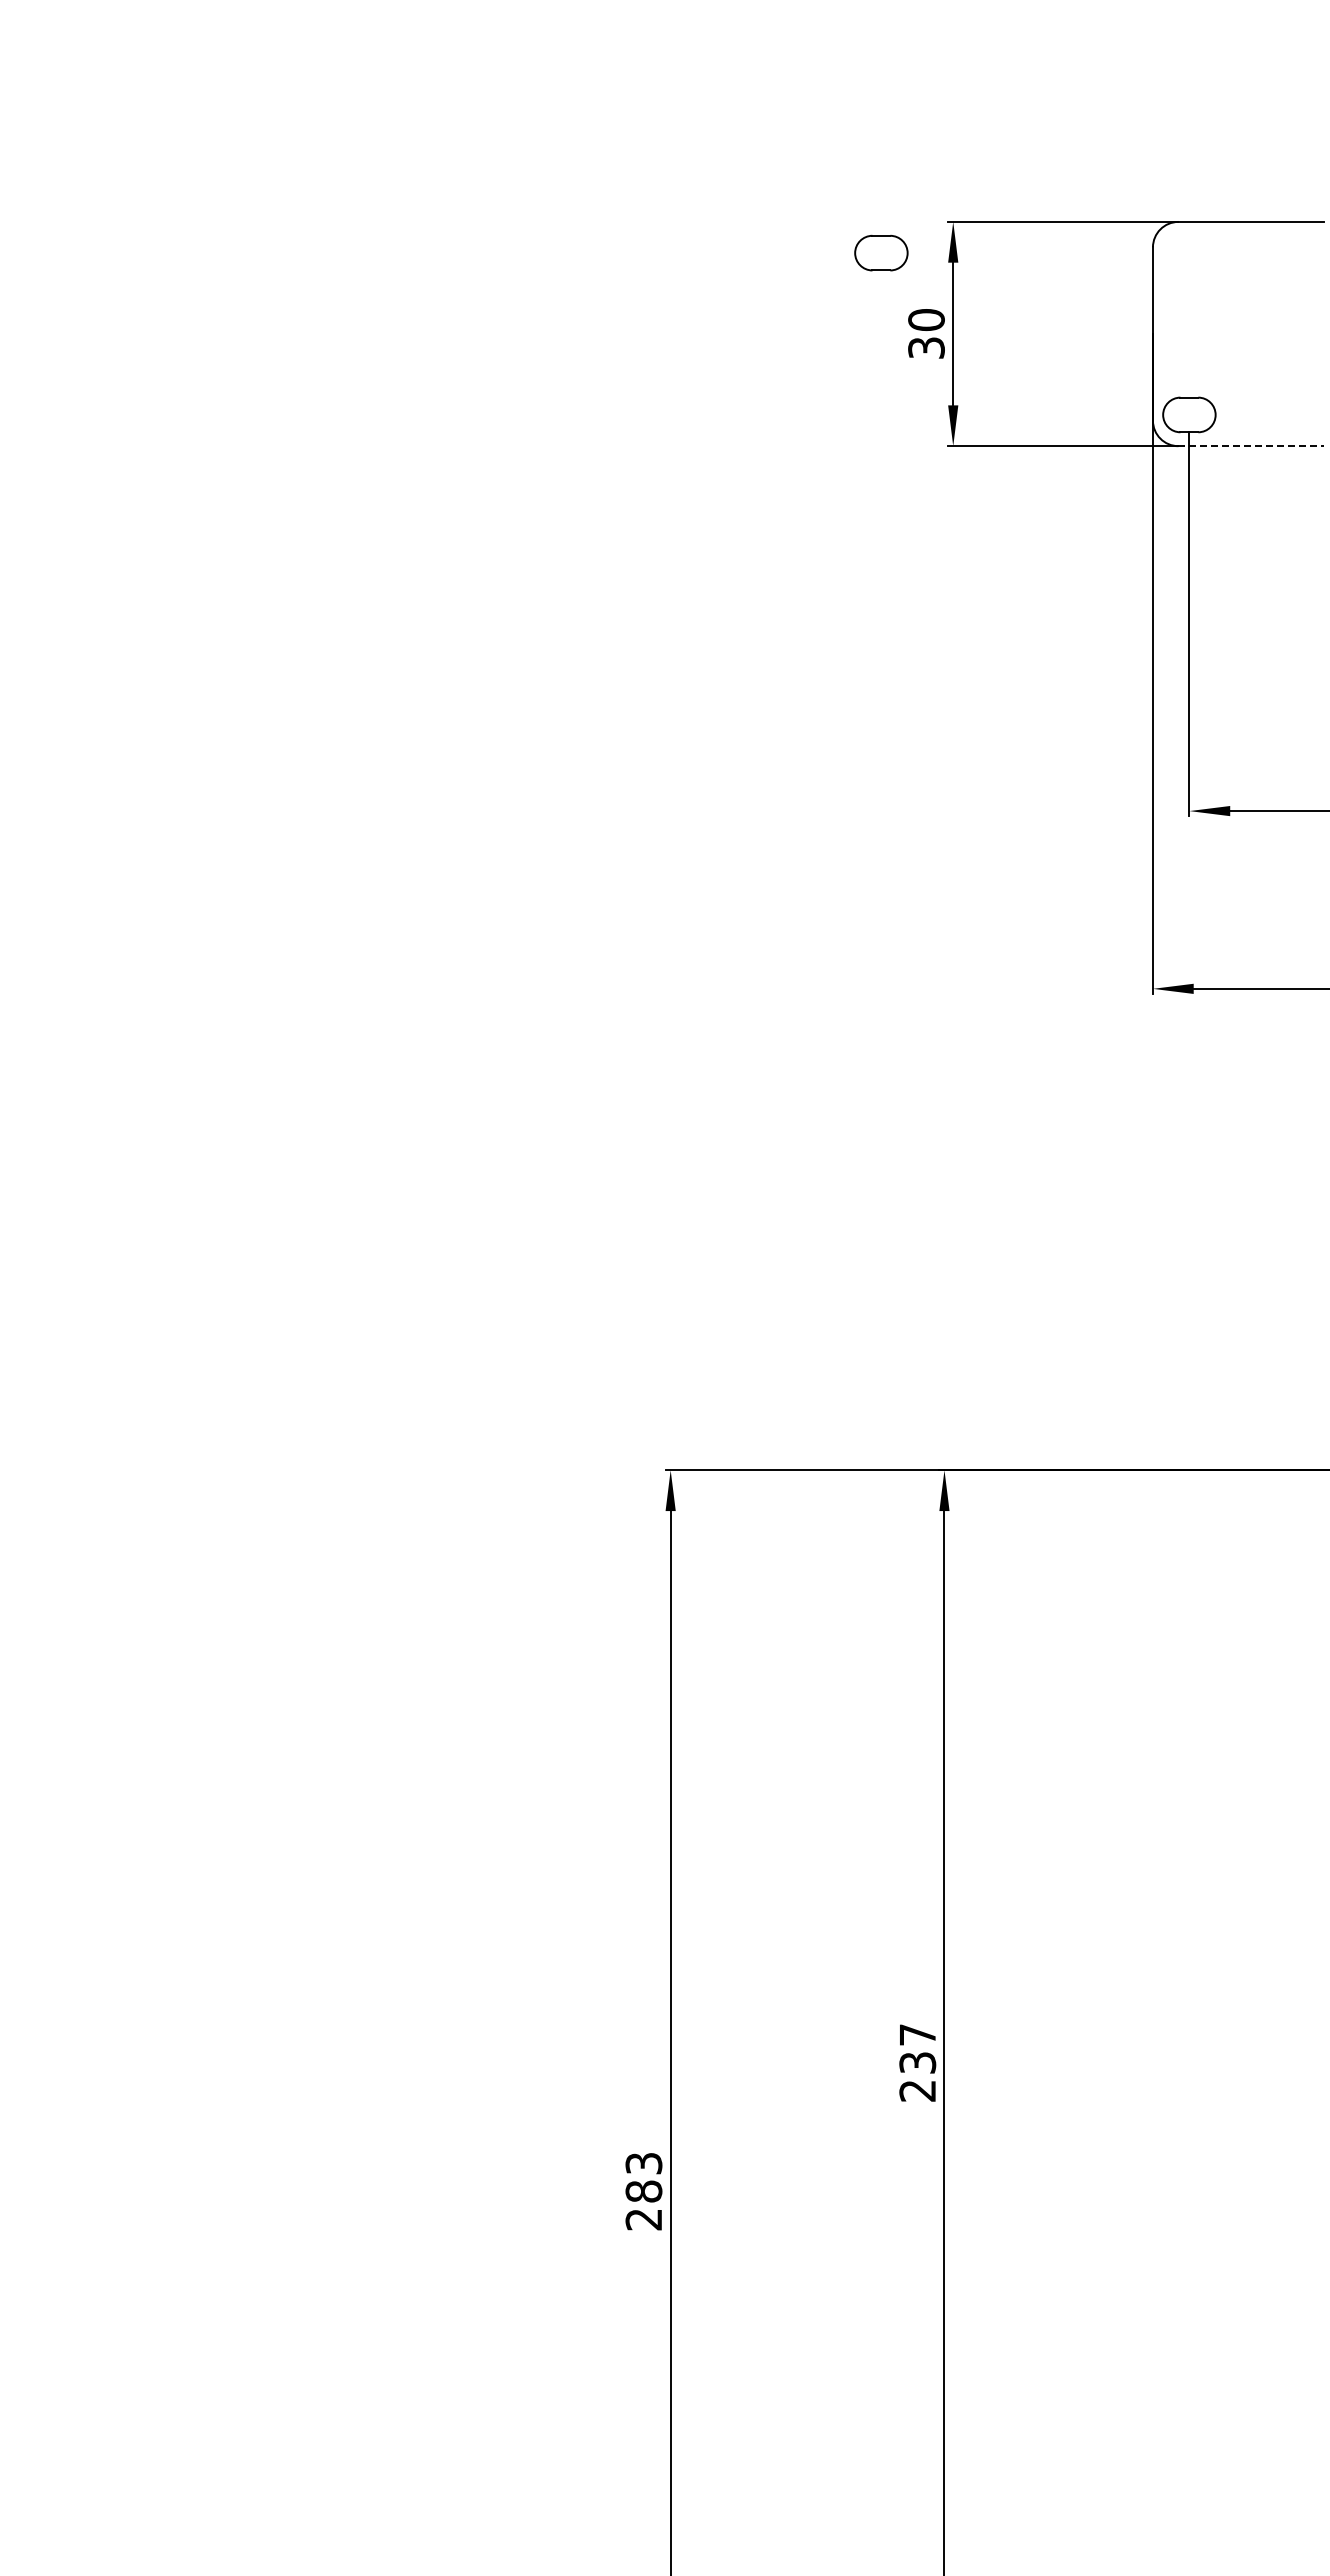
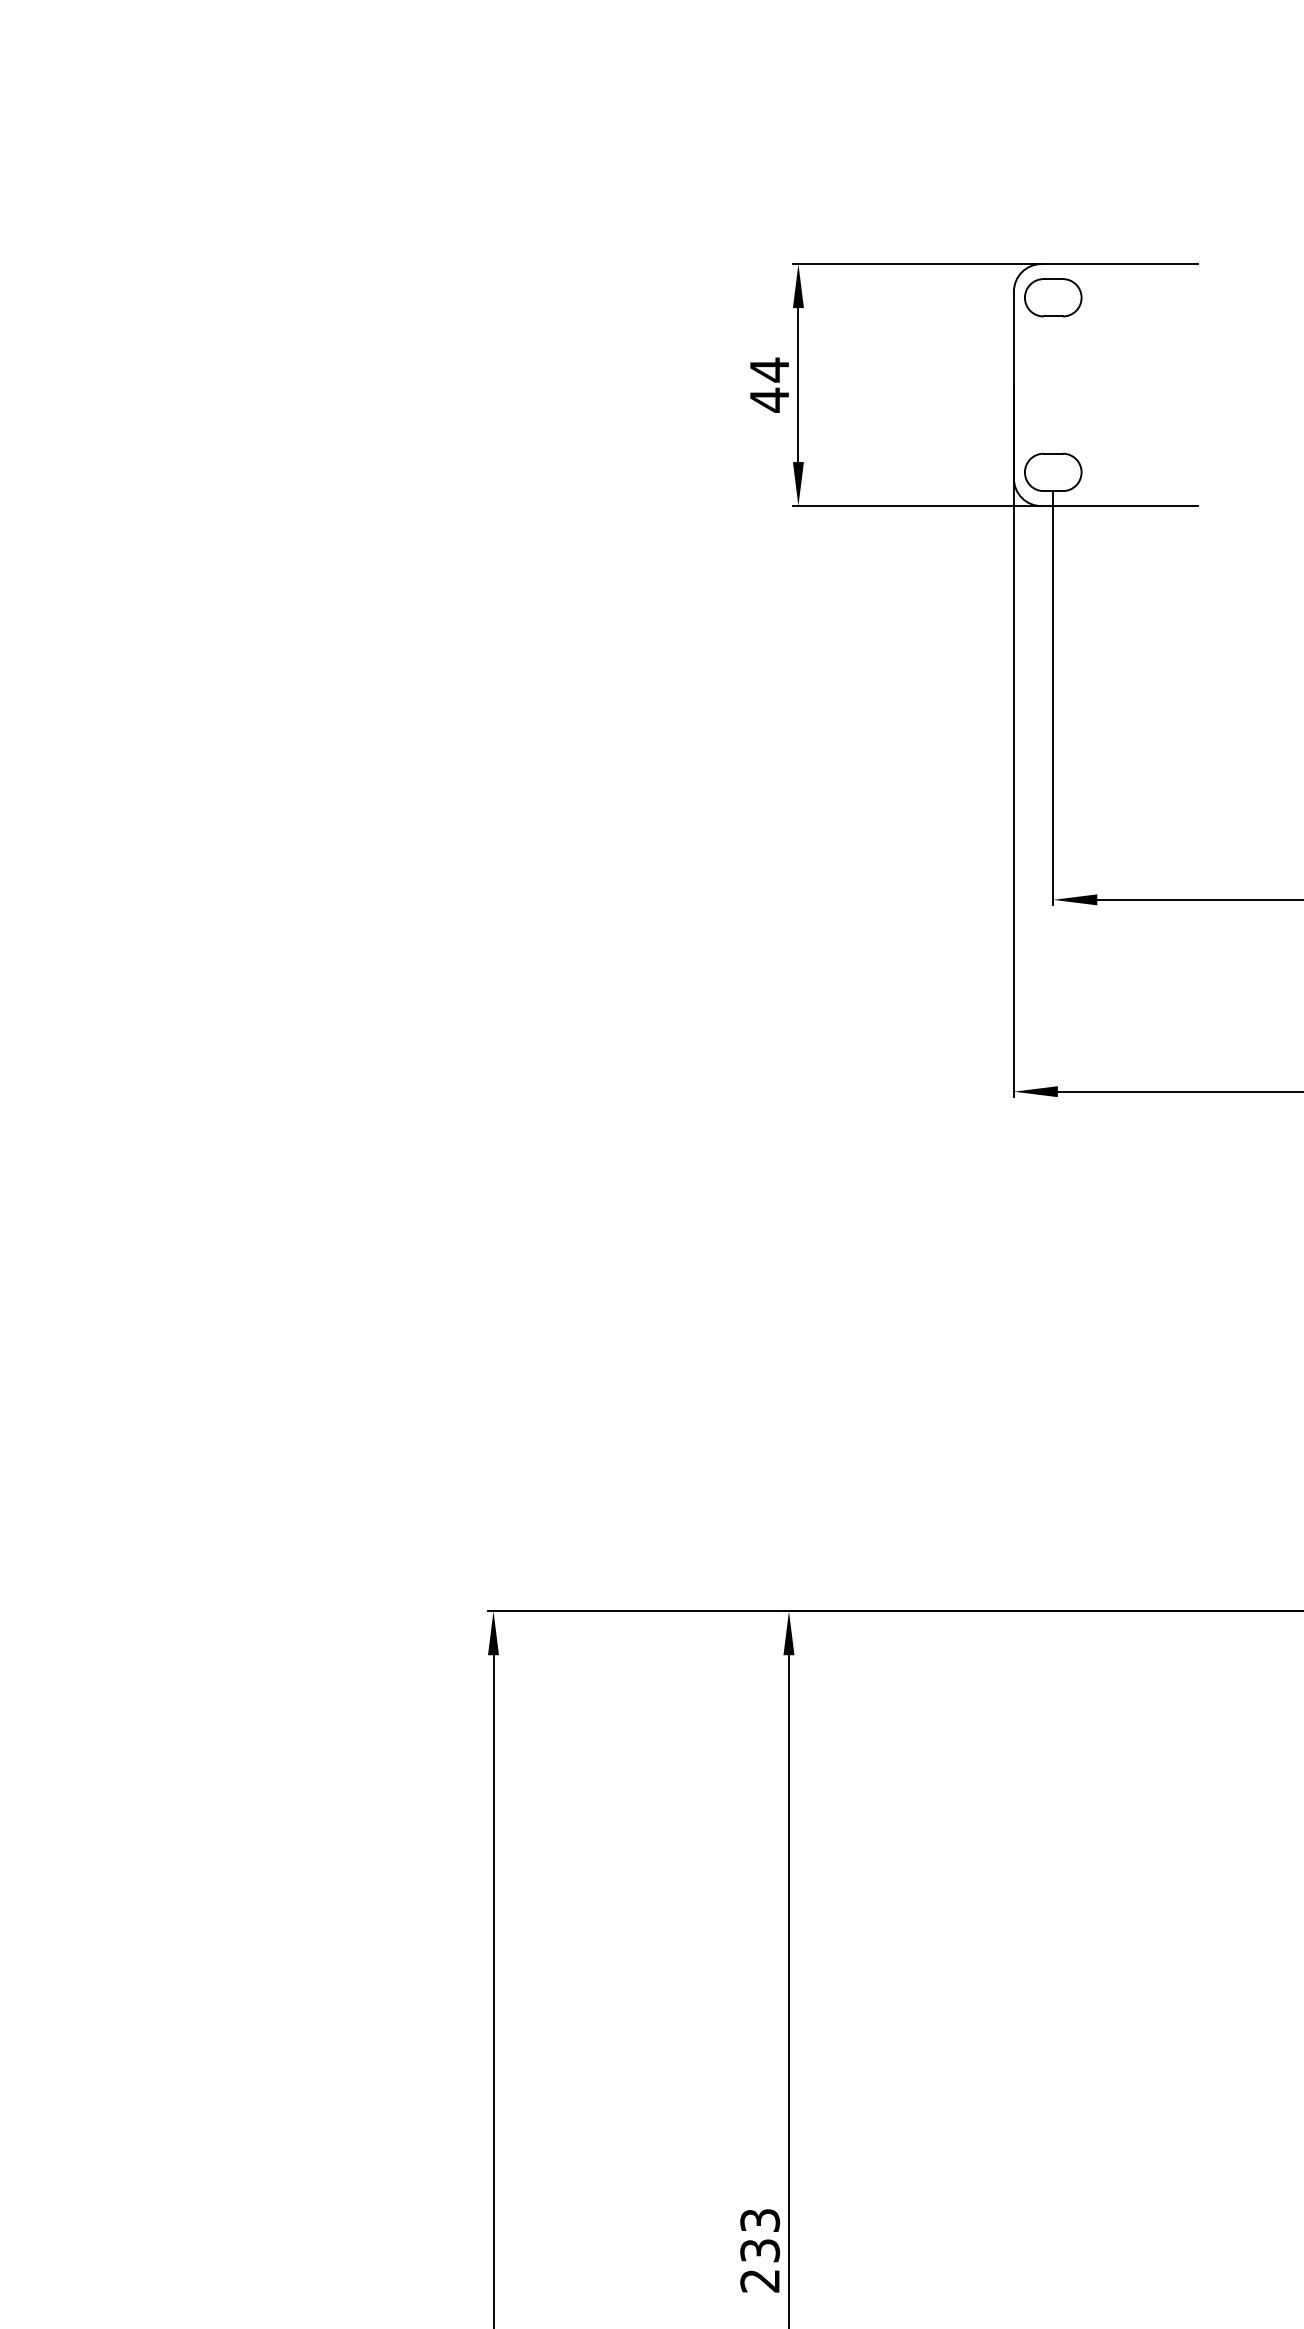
part: (881, 252) -> (1053, 297), moved
text: (926, 333) -> (769, 384), 30 -> 44
line: (1251, 446) -> (1120, 506), dashed -> solid
text: (917, 2034) -> (759, 2220), 237 -> 233

